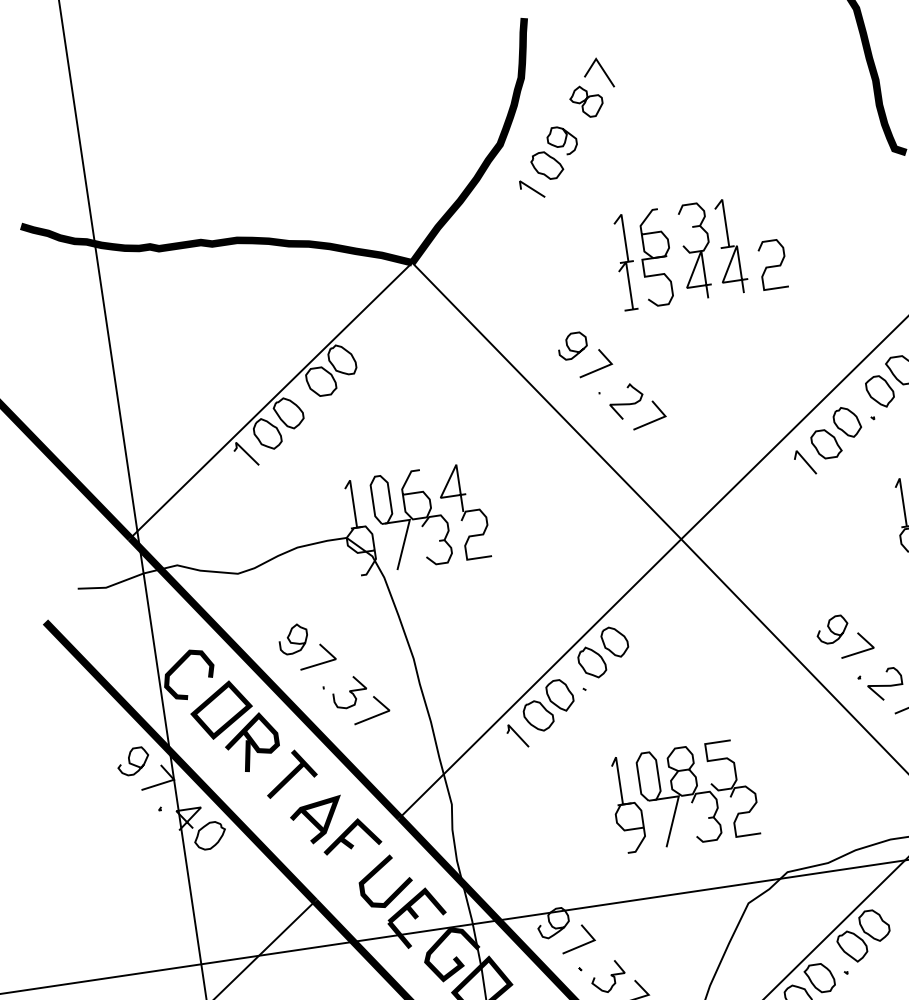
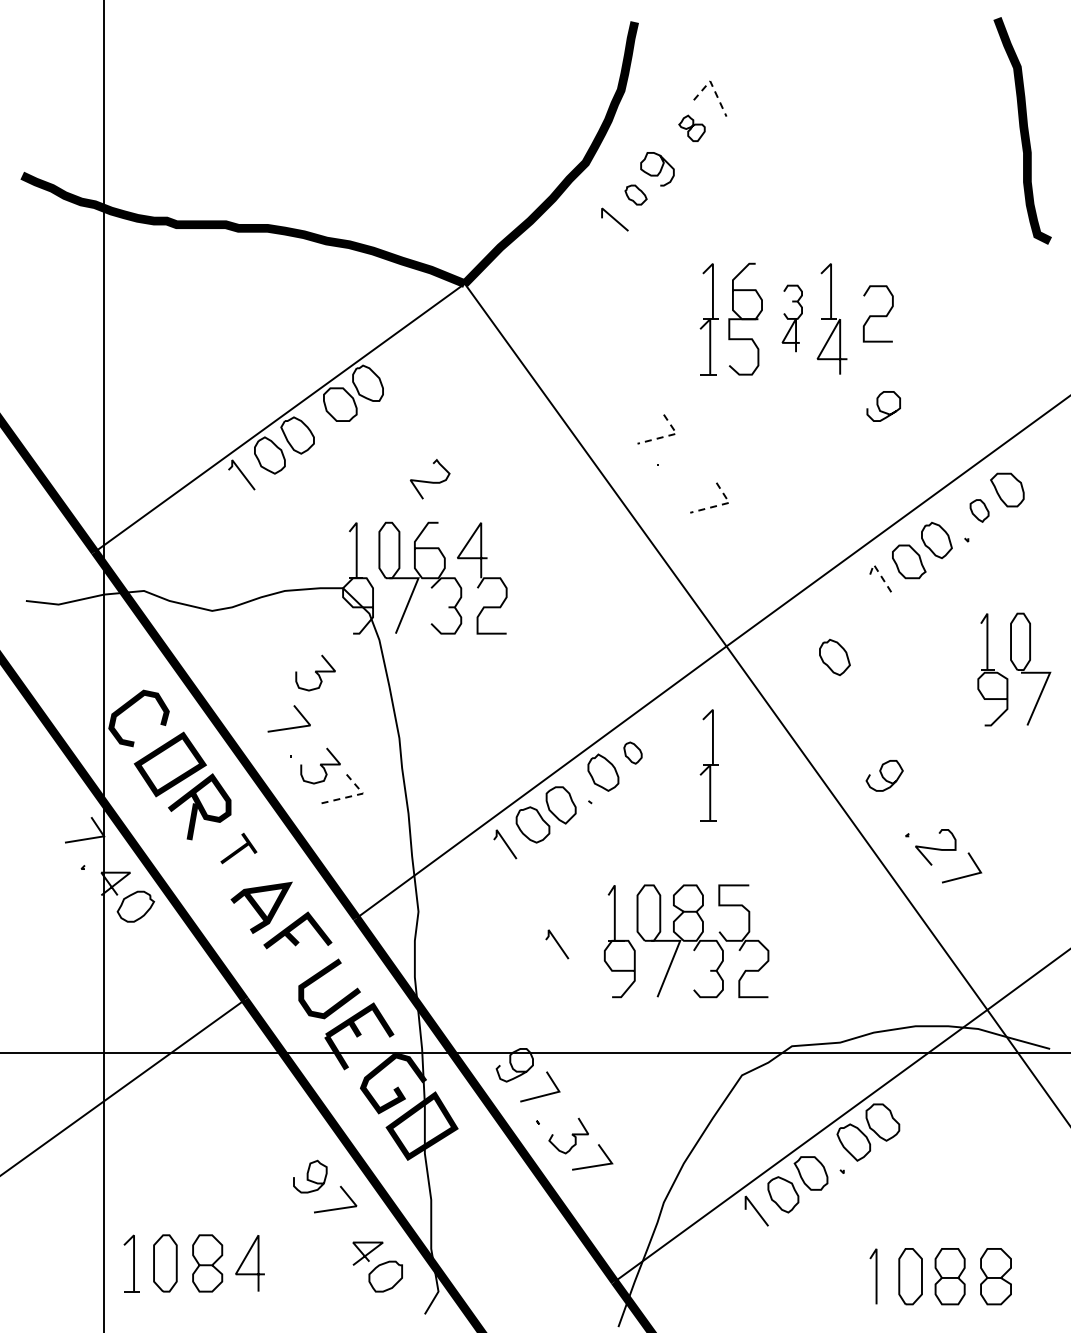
line: (599, 64) -> (713, 87), solid -> dashed
part: (586, 101) -> (691, 128), size x0.7
part: (546, 165) -> (635, 194), size x0.6
part: (696, 251) -> (792, 318), size x0.6
curve: (772, 266) -> (877, 315), moved
curve: (570, 348) -> (880, 408), moved
line: (605, 366) -> (668, 435), solid -> dashed
part: (879, 391) -> (979, 510), size x0.6
curve: (627, 403) -> (430, 481), moved
line: (659, 418) -> (721, 504), solid -> dashed
line: (803, 458) -> (880, 574), solid -> dashed
part: (774, 534) -> (834, 656), added
curve: (333, 613) -> (315, 672), added
curve: (290, 640) -> (261, 696), removed
part: (614, 641) -> (632, 752), size x0.6
part: (680, 643) -> (708, 765), added
line: (857, 651) -> (909, 805), removed
line: (382, 713) -> (354, 795), solid -> dashed
curve: (131, 763) -> (58, 810), removed
part: (290, 773) -> (238, 848), size x0.6
line: (574, 814) -> (557, 944), added

